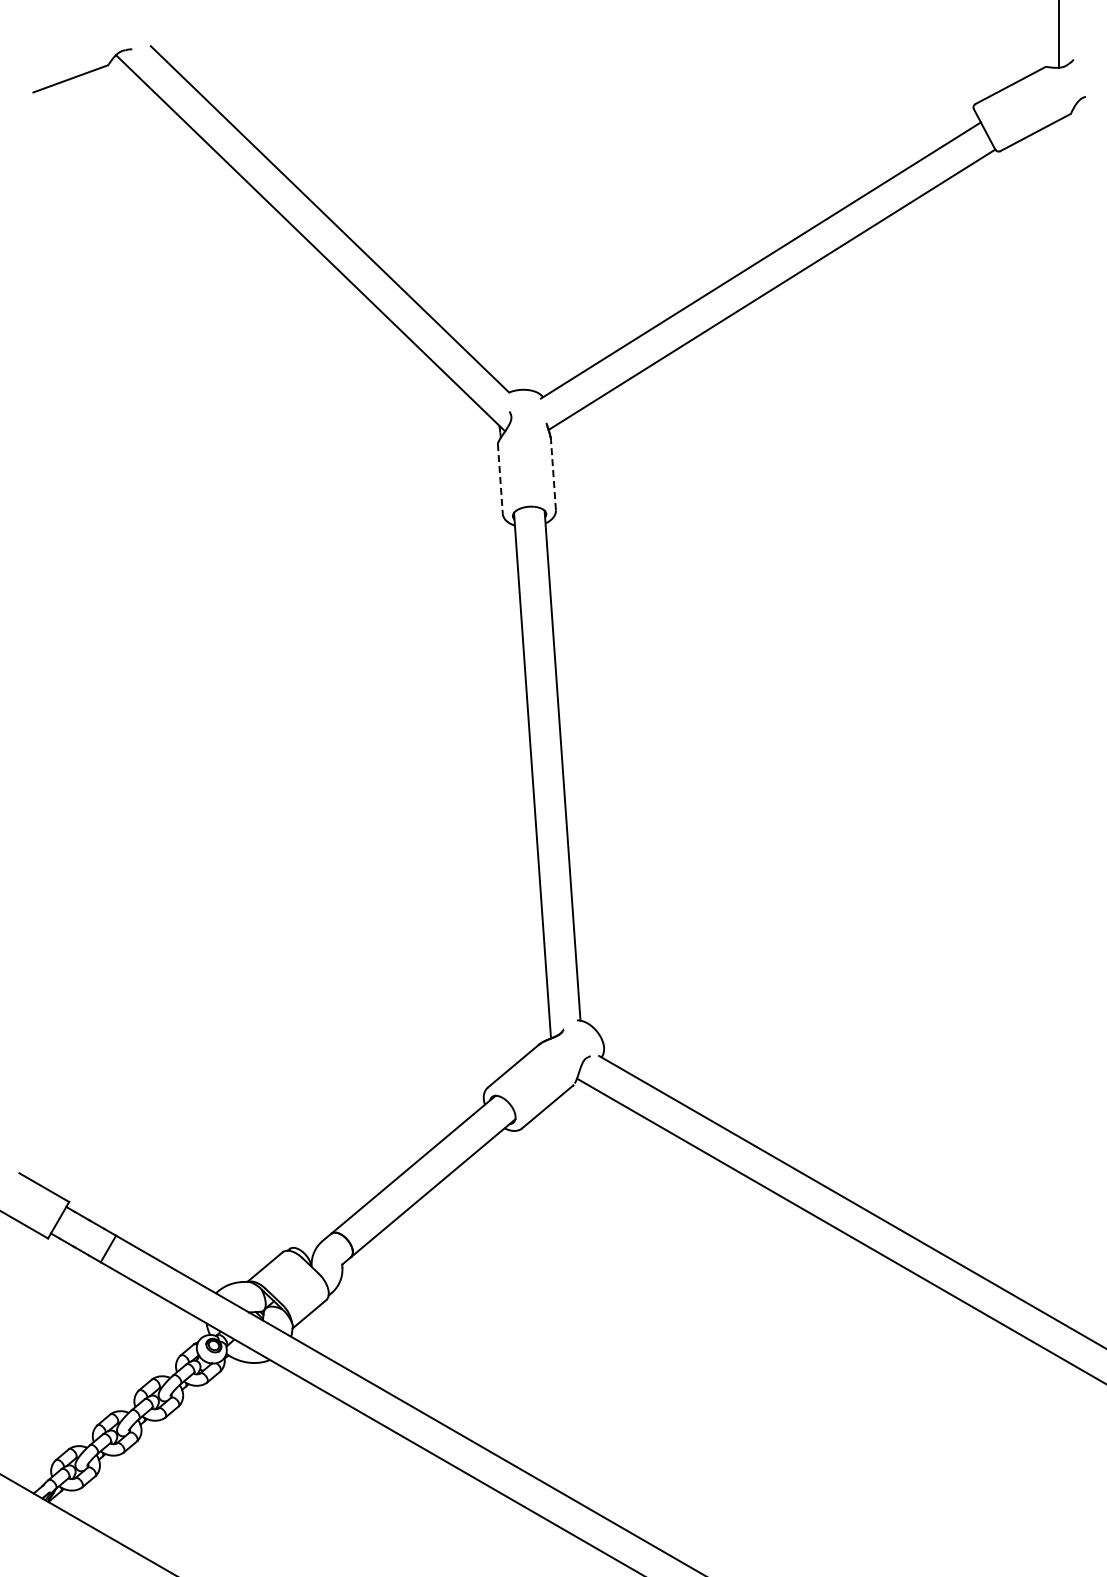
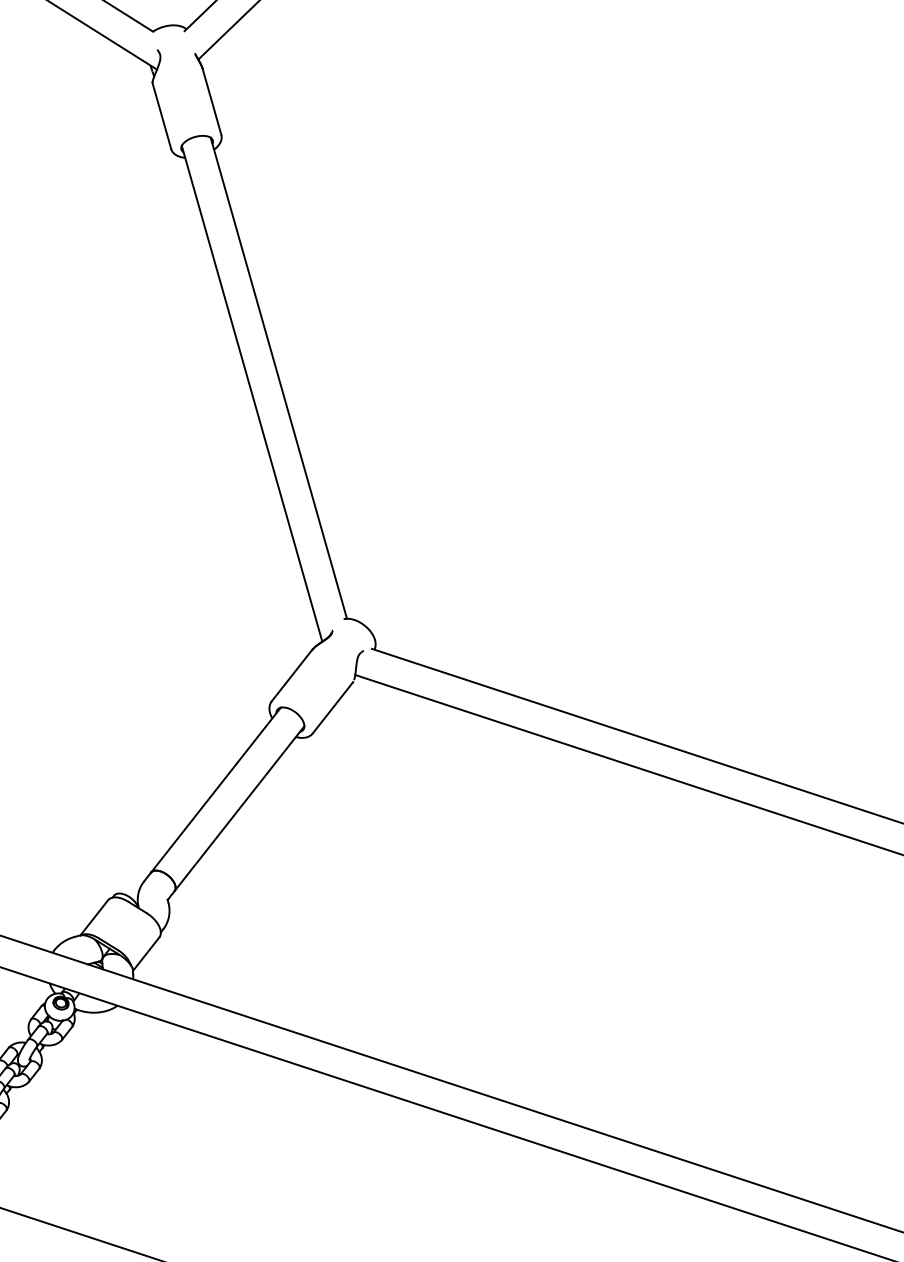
line: (553, 475) -> (212, 102), dashed -> solid
line: (500, 478) -> (161, 115), dashed -> solid

